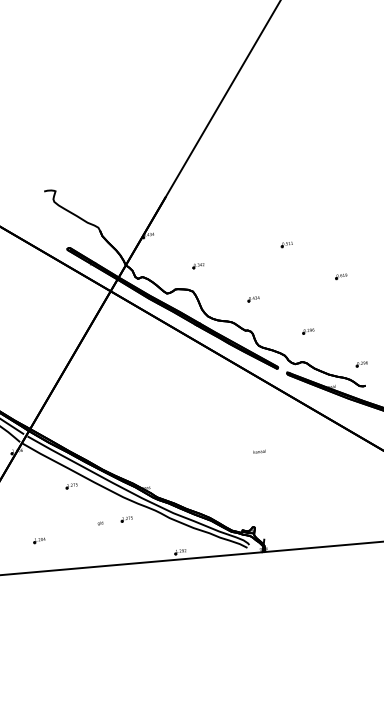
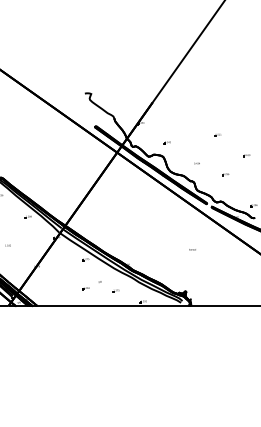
part: (307, 330) -> (225, 174), moved
part: (125, 518) -> (115, 290), moved
part: (38, 540) -> (85, 288), moved

